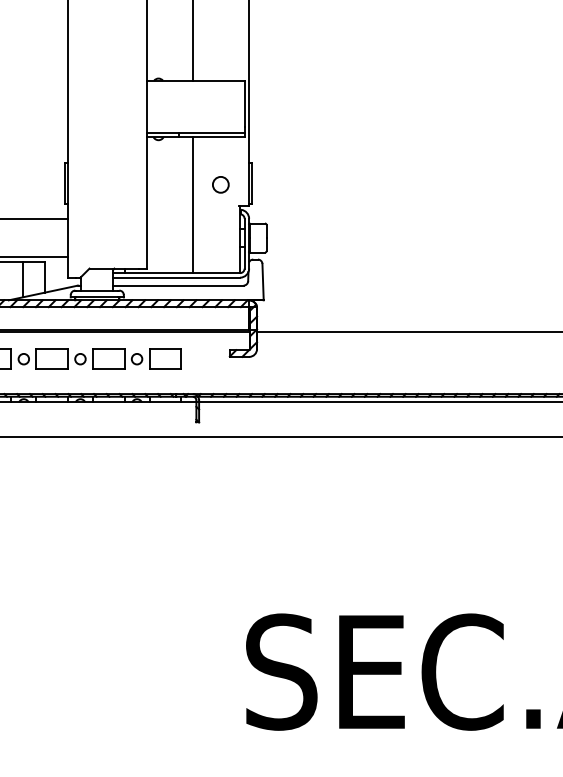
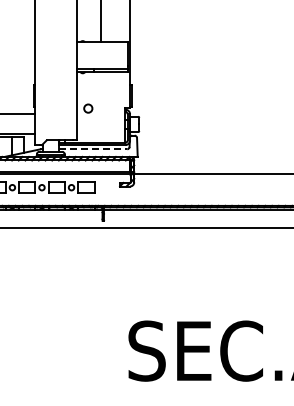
circle: (221, 184) -> (88, 108), moved
line: (192, 203) -> (100, 106), removed
line: (179, 286) -> (93, 149), solid -> dashed

